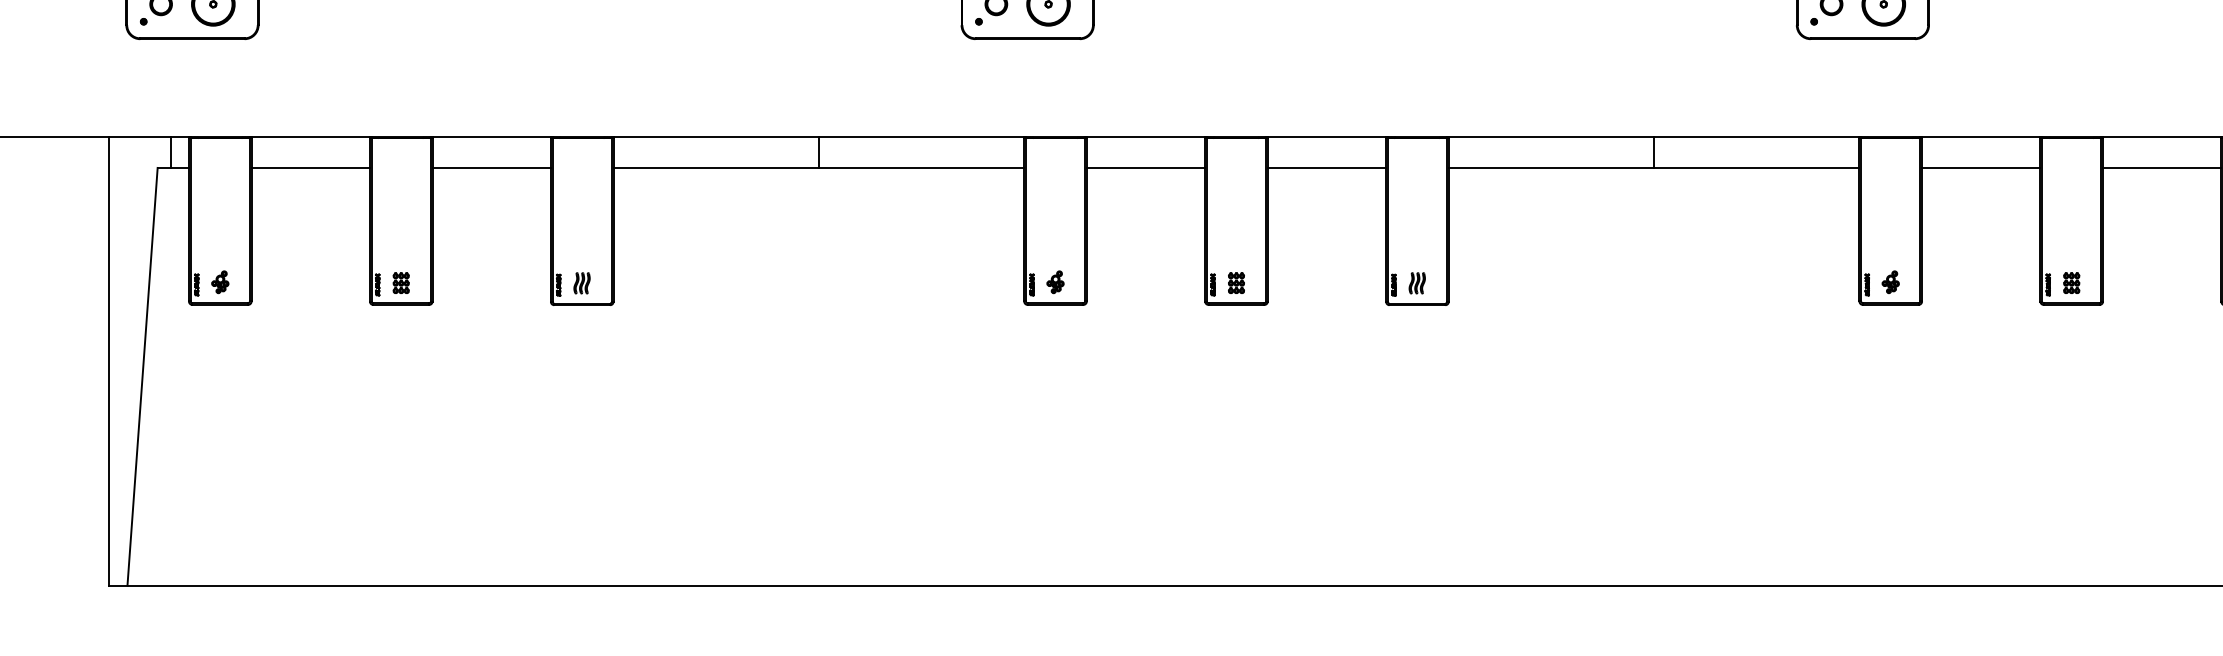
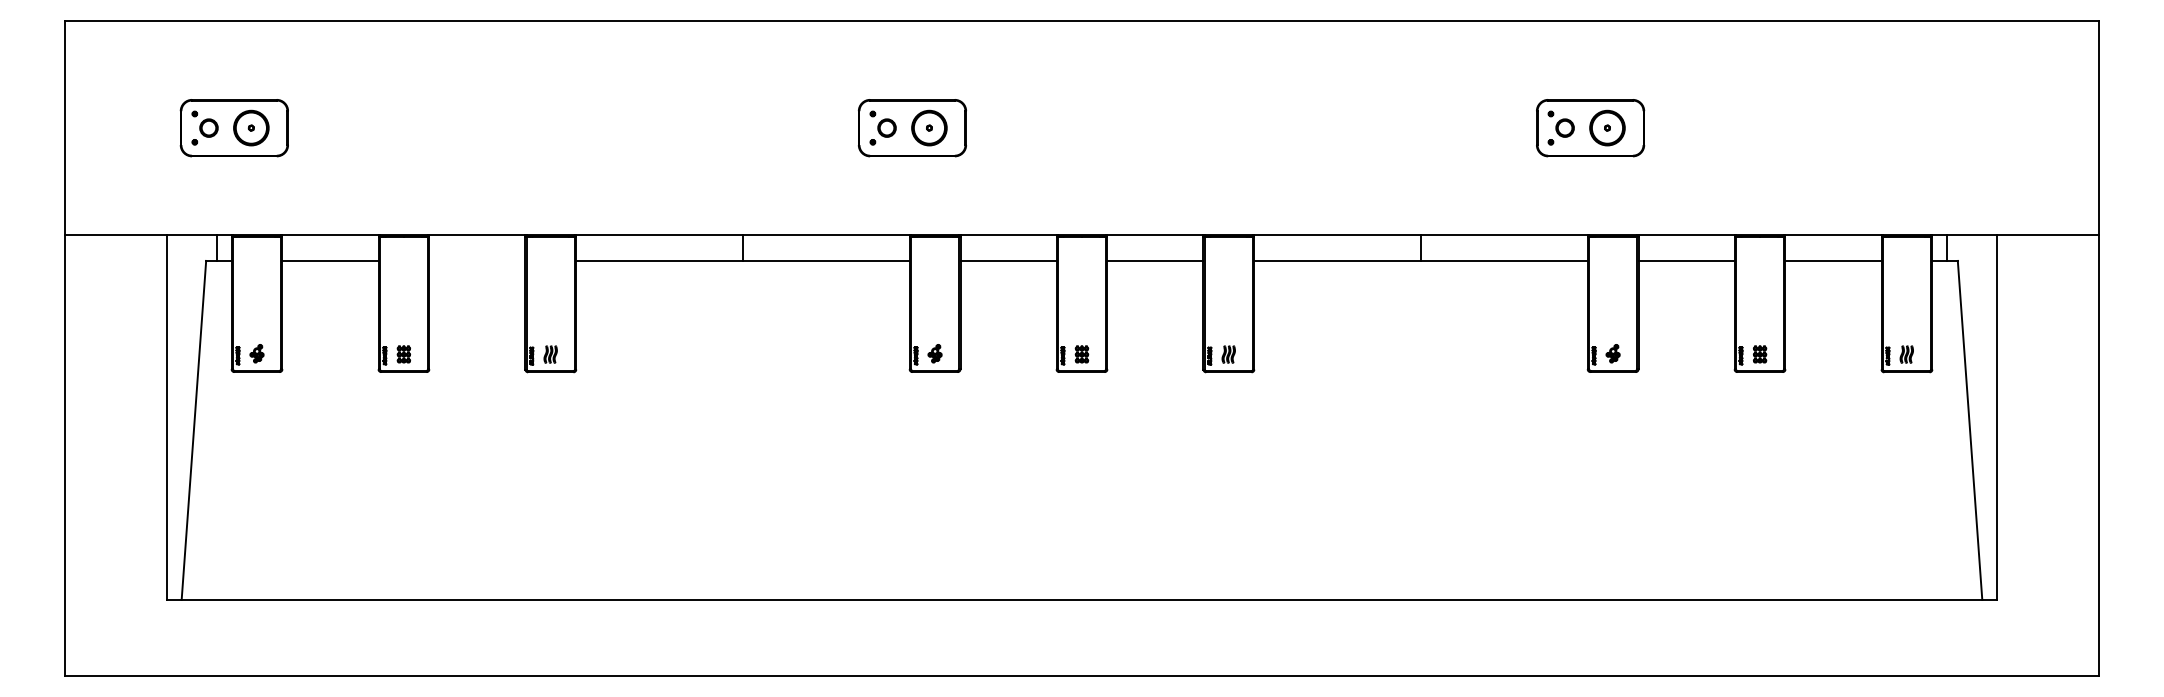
line: (491, 167) -> (477, 260), removed

